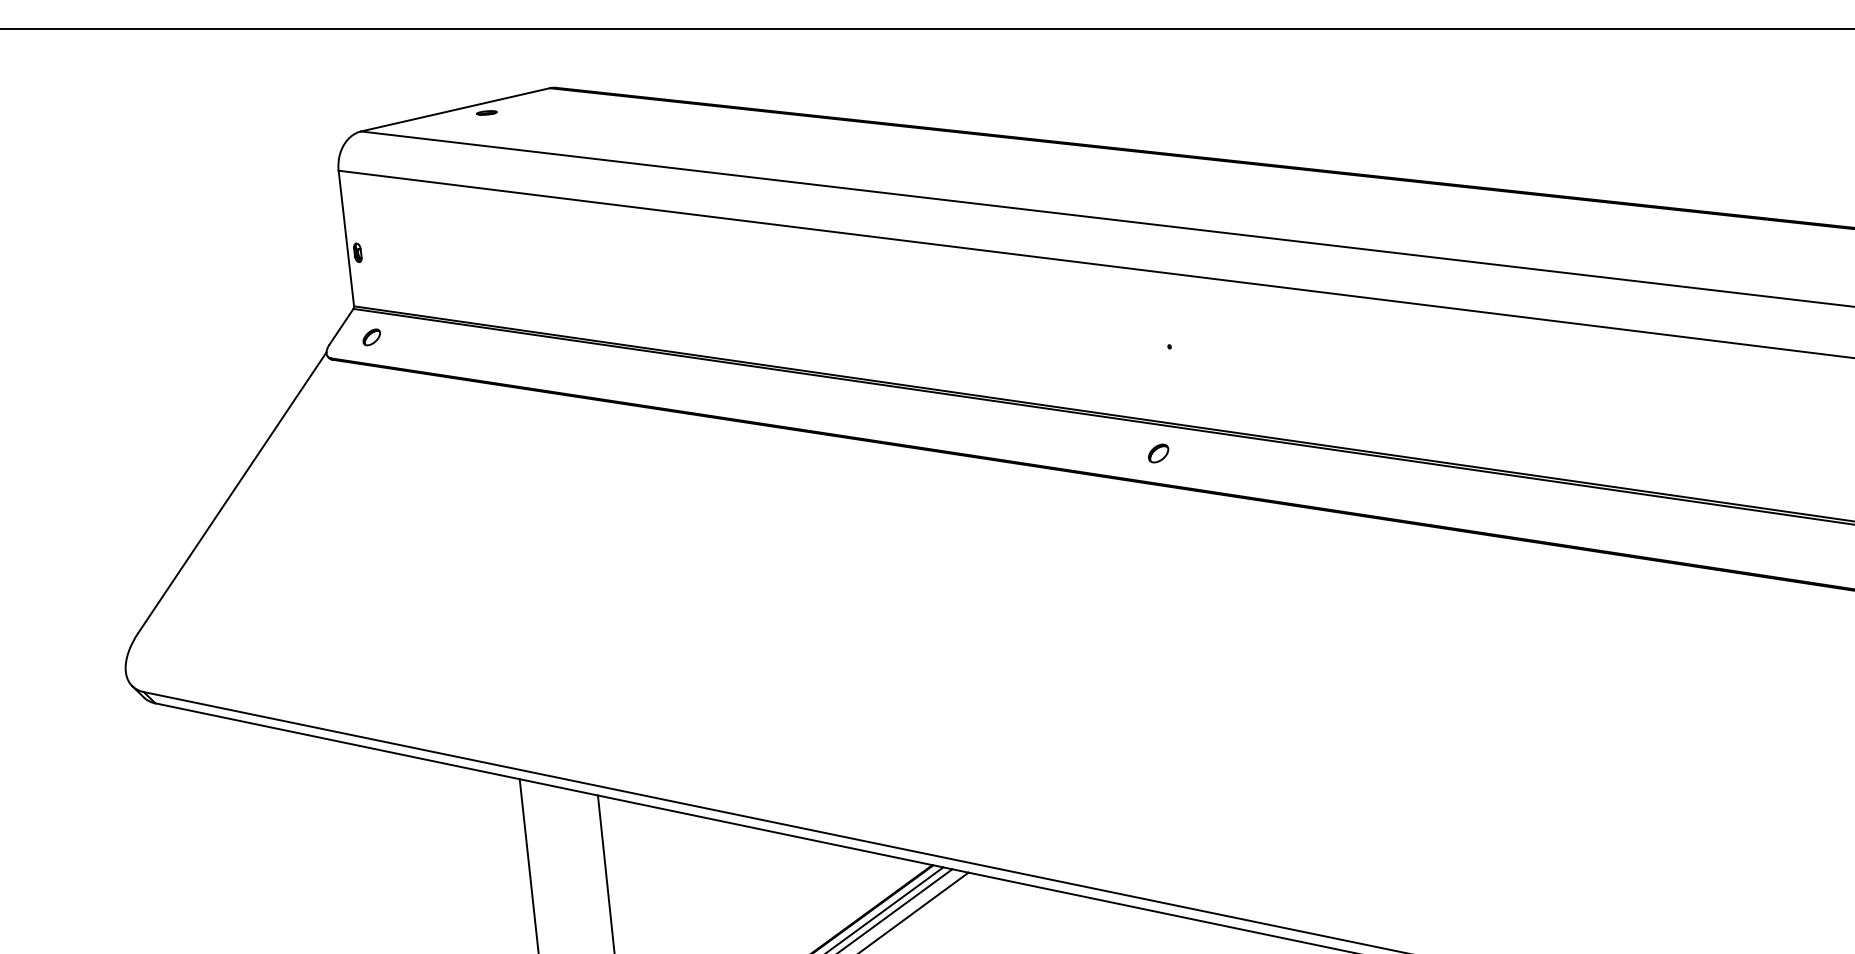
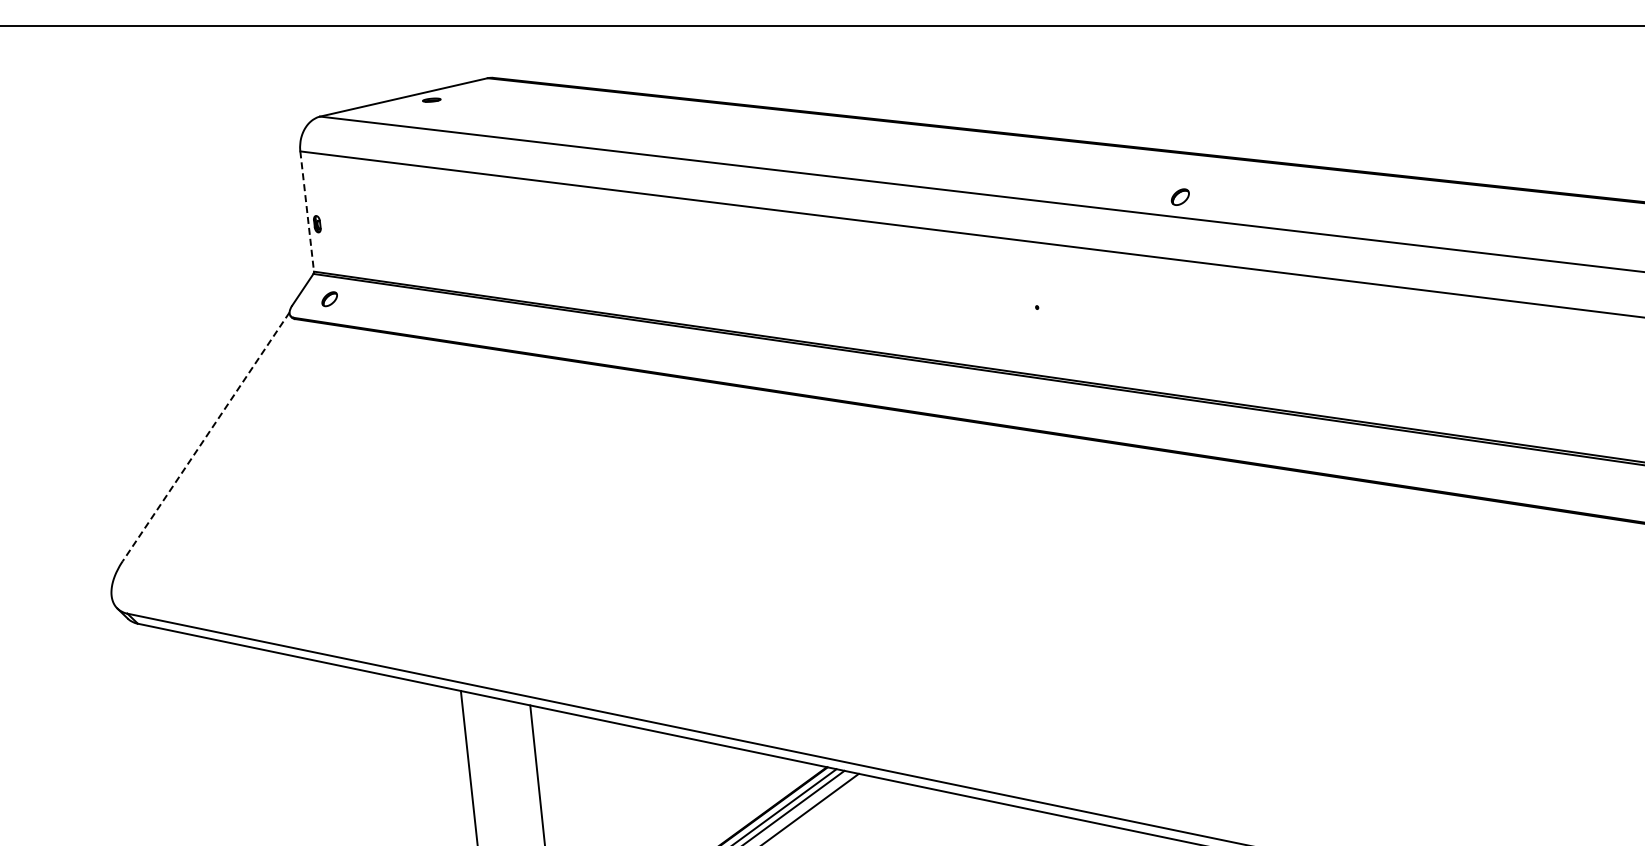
line: (346, 238) -> (307, 211), solid -> dashed
part: (1157, 452) -> (1179, 196), moved
line: (232, 492) -> (206, 436), solid -> dashed

